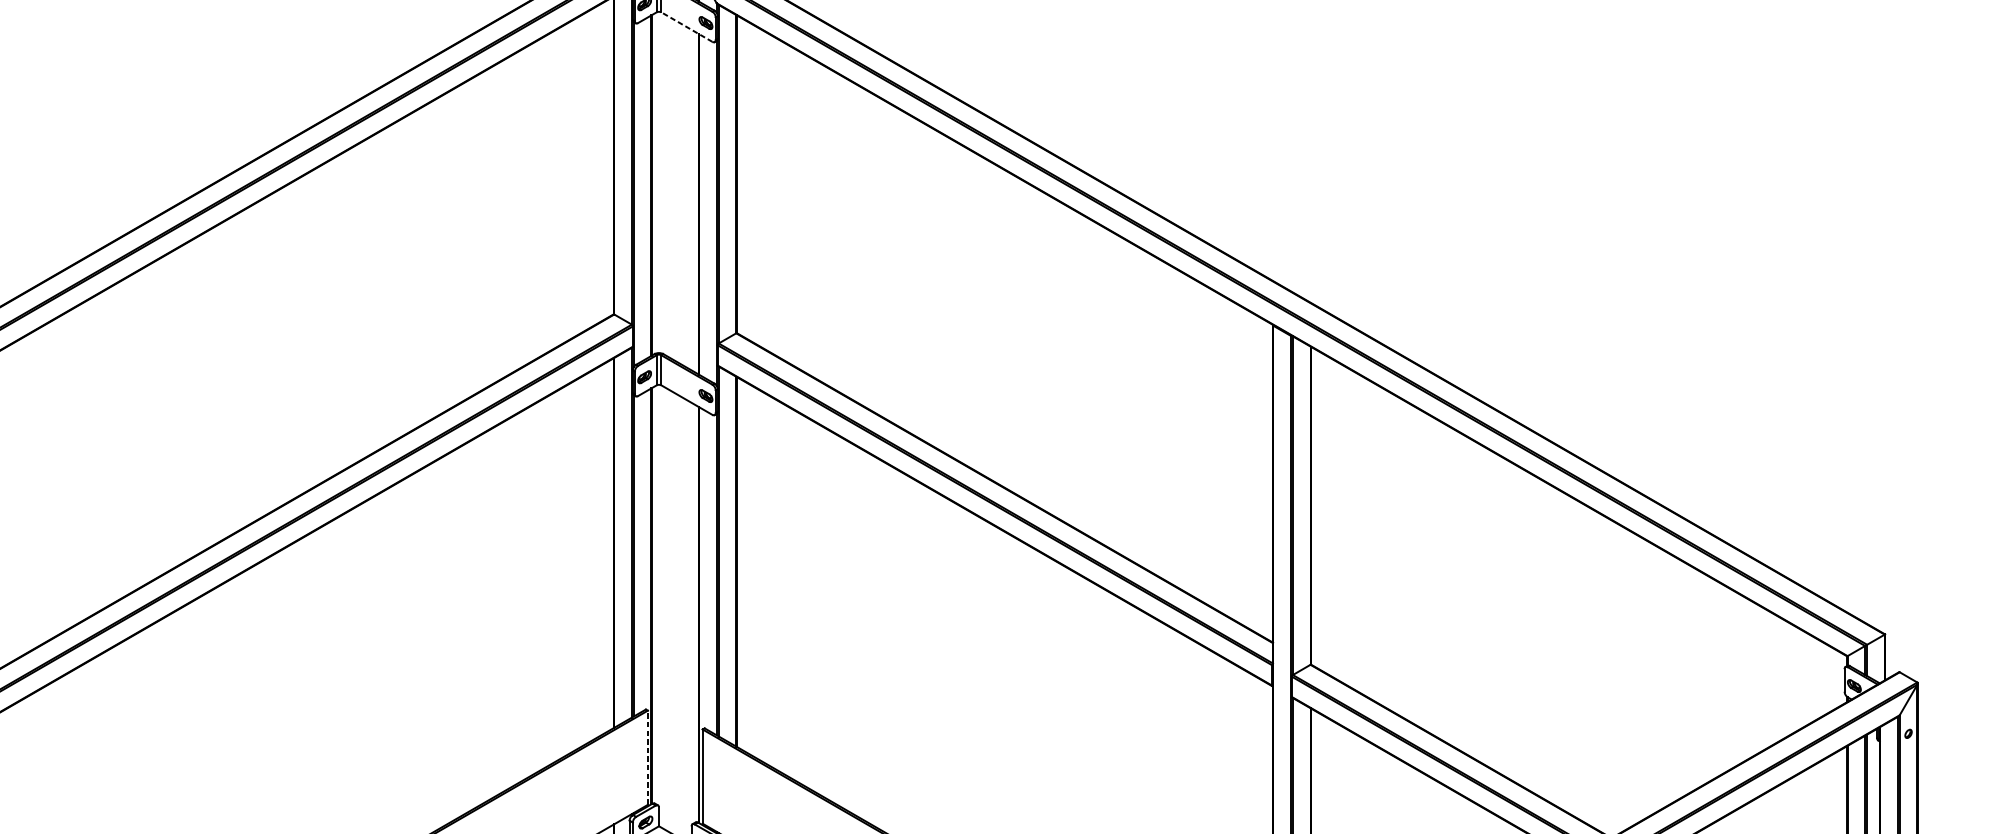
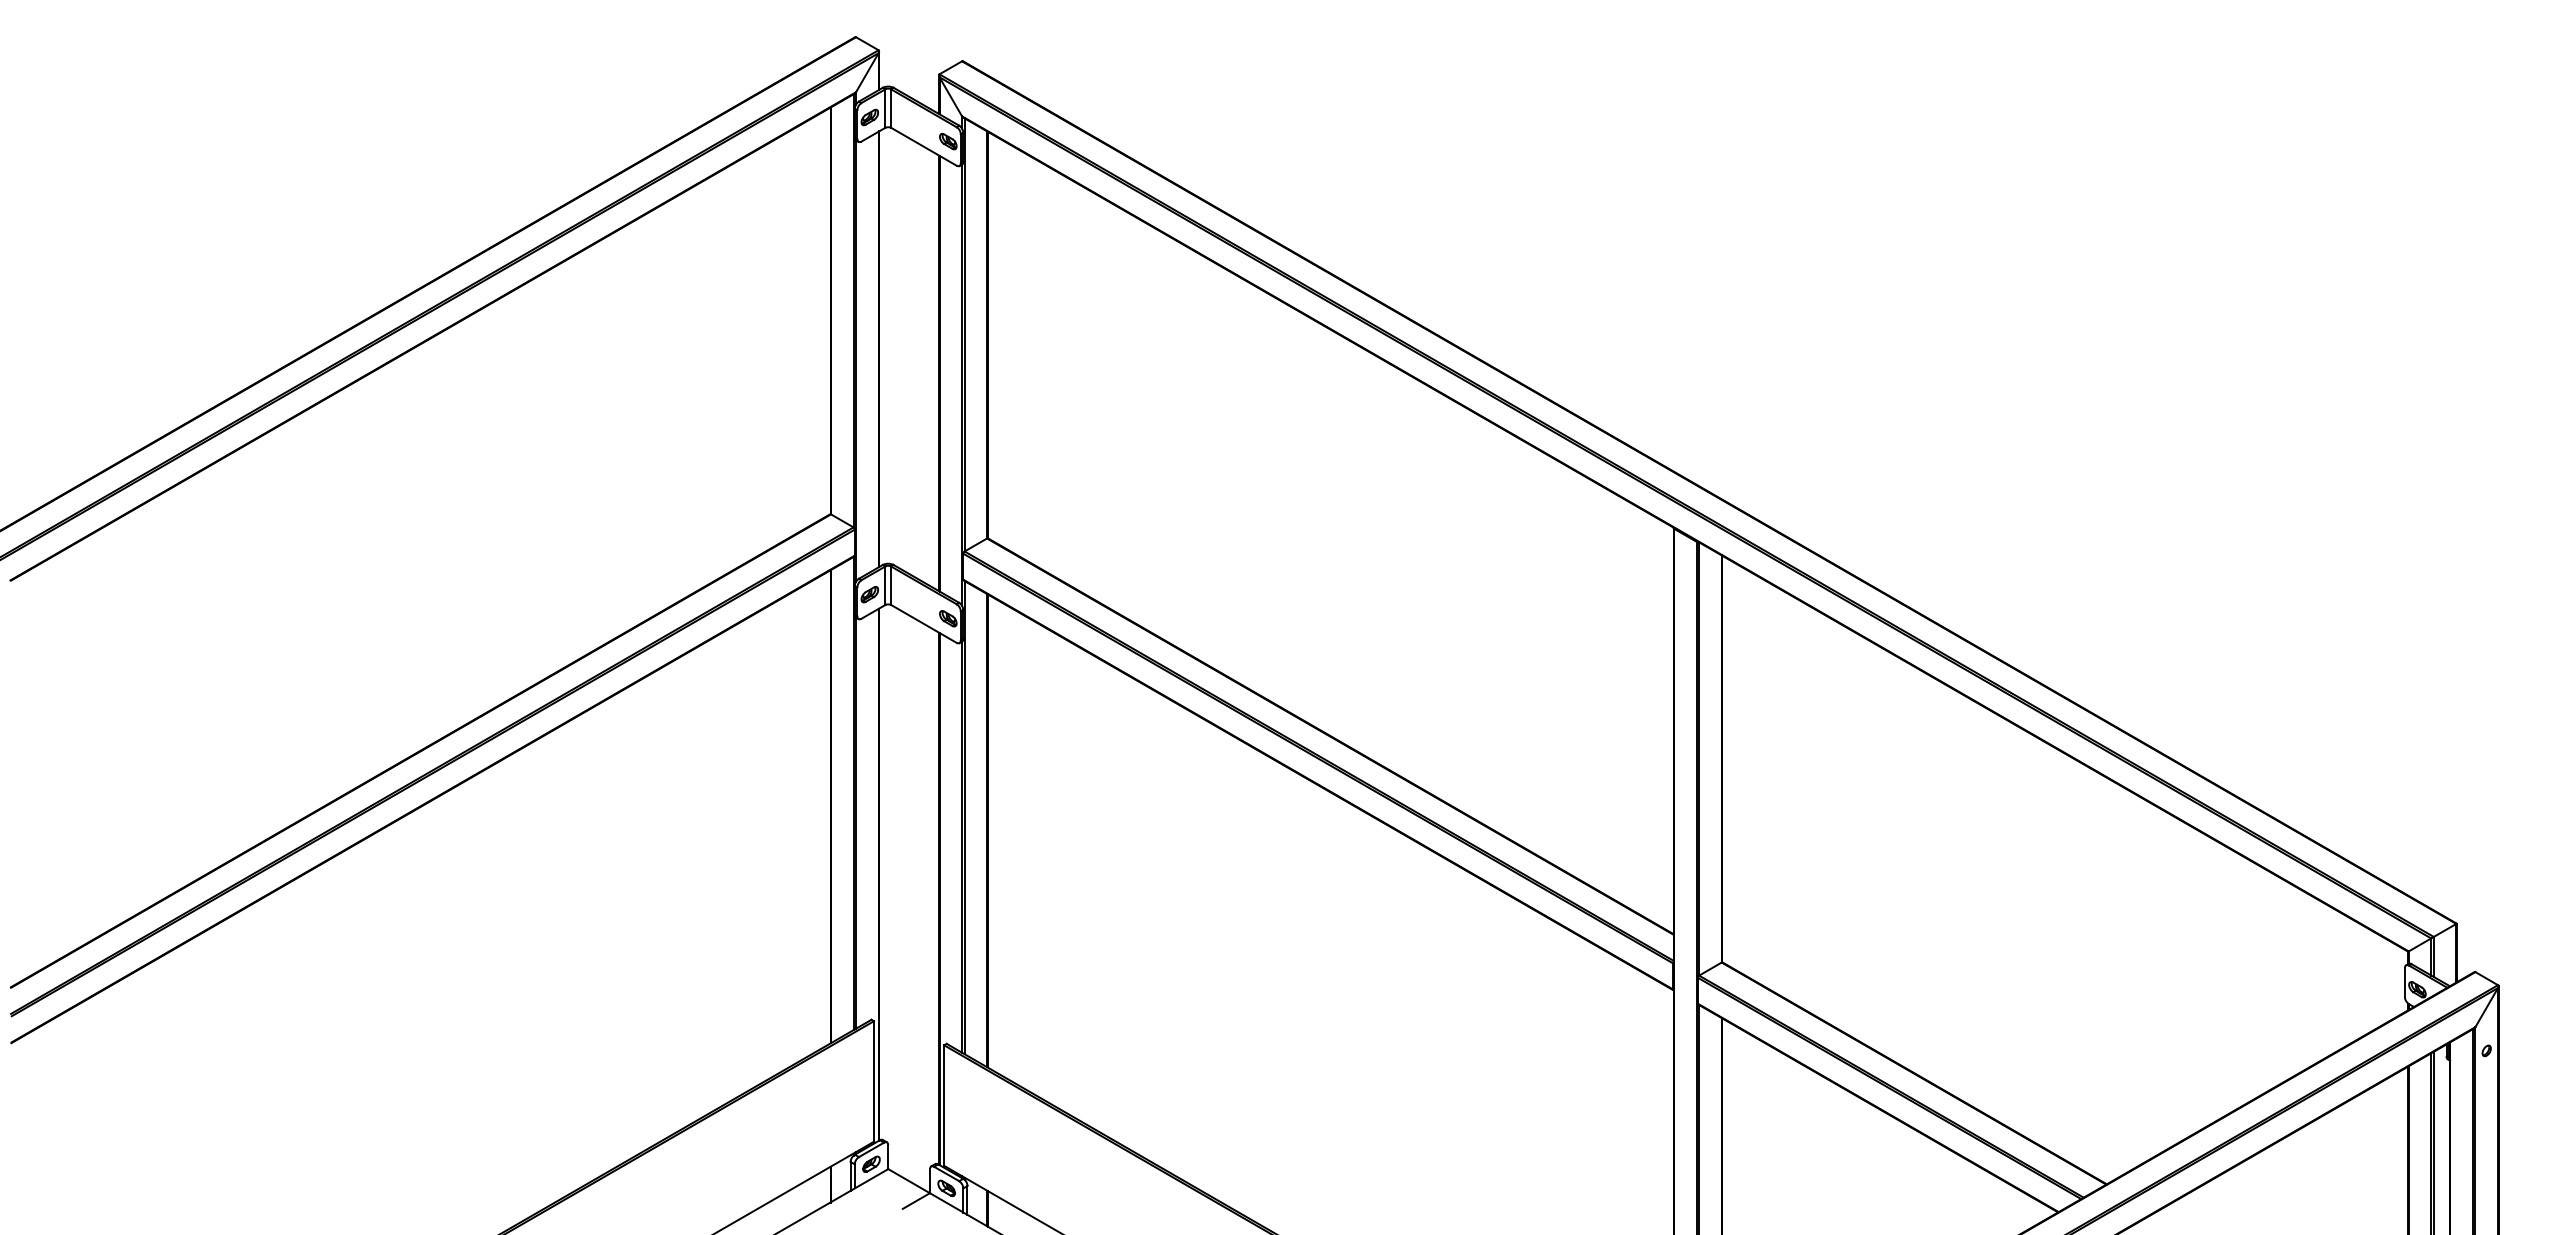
line: (686, 26) -> (923, 146), dashed -> solid
line: (647, 757) -> (873, 1080), dashed -> solid

